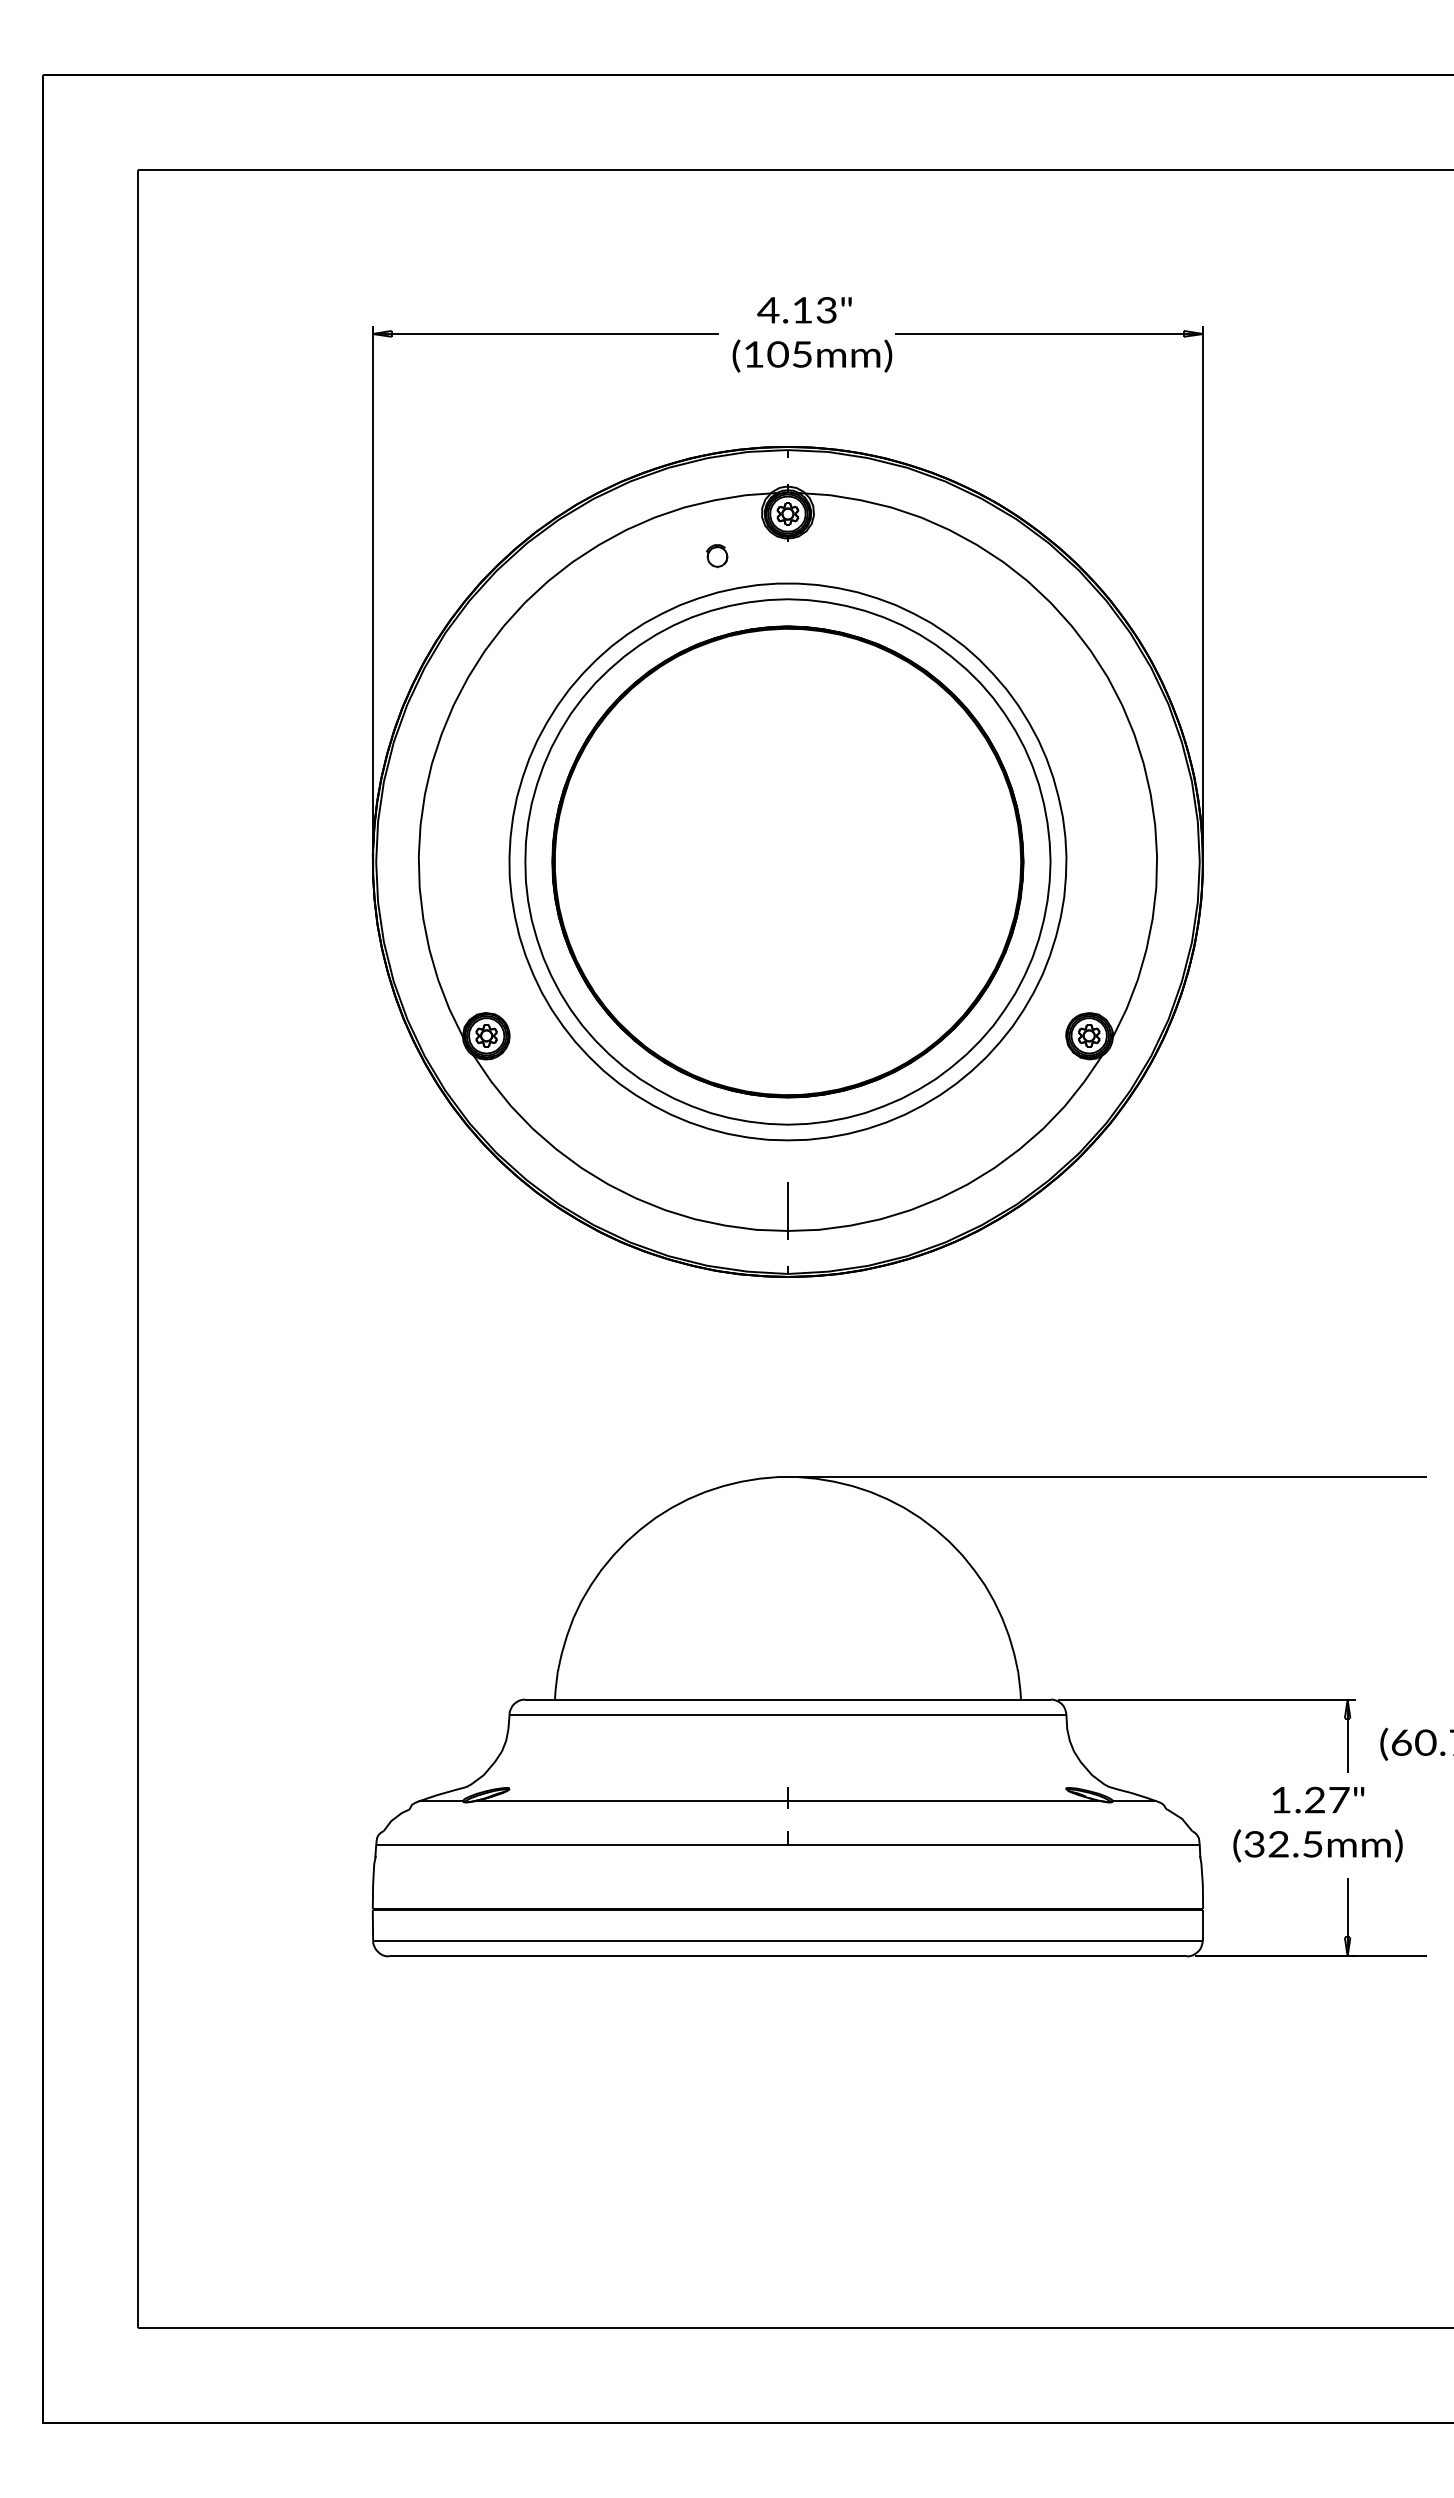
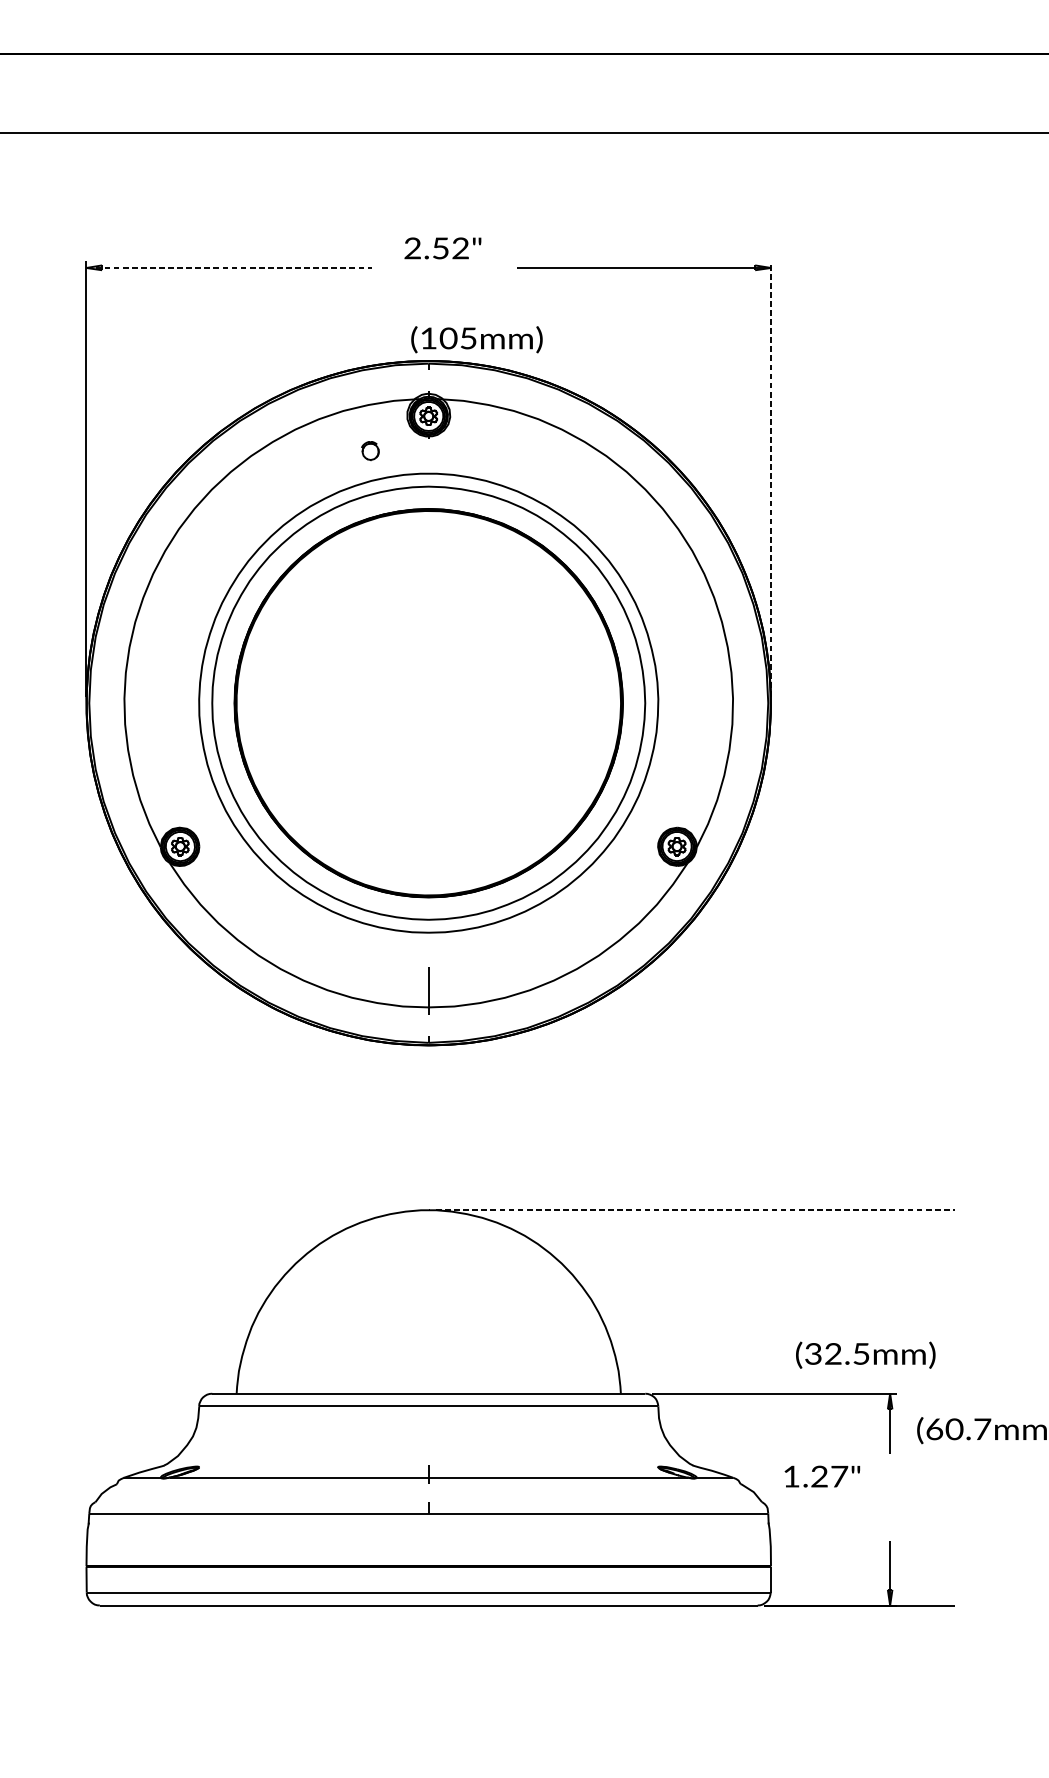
text: (796, 310) -> (435, 248), 4.13" -> 2.52"
line: (546, 334) -> (229, 268), solid -> dashed
text: (812, 355) -> (477, 339), moved
line: (1203, 589) -> (771, 478), solid -> dashed
line: (1112, 1477) -> (696, 1210), solid -> dashed
text: (1318, 1799) -> (822, 1476), moved
text: (1317, 1845) -> (865, 1354), moved

